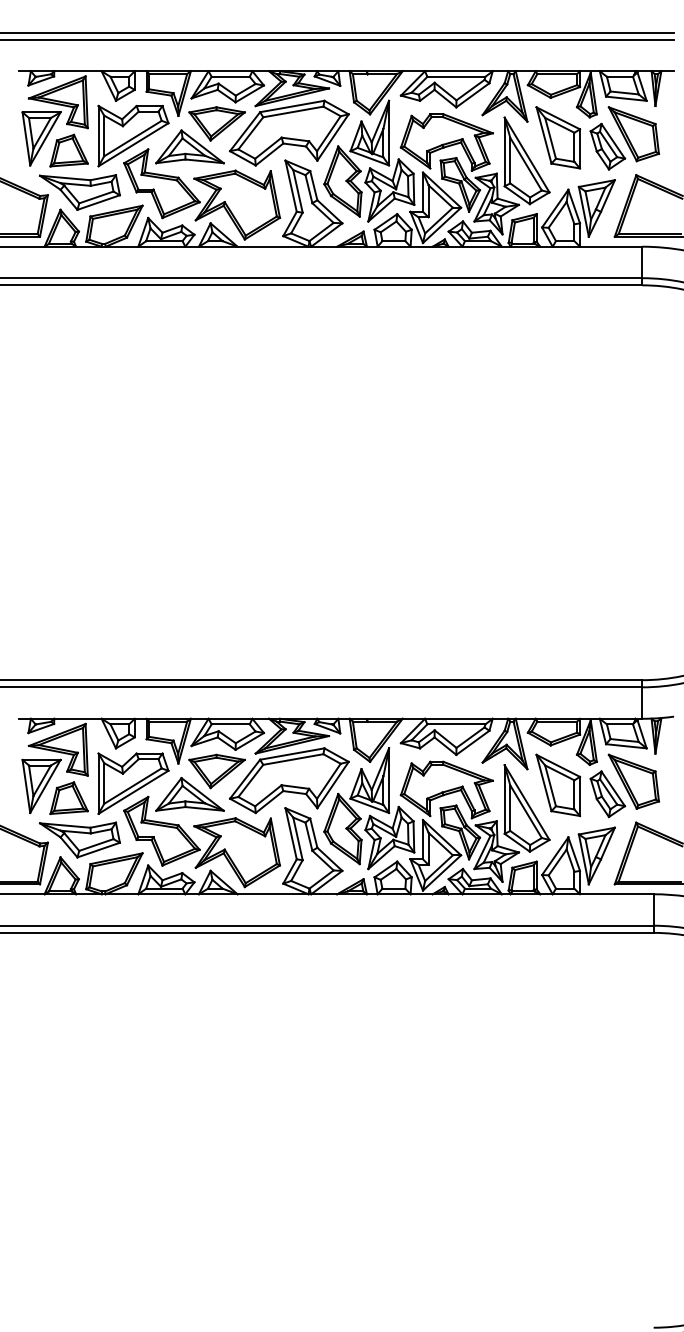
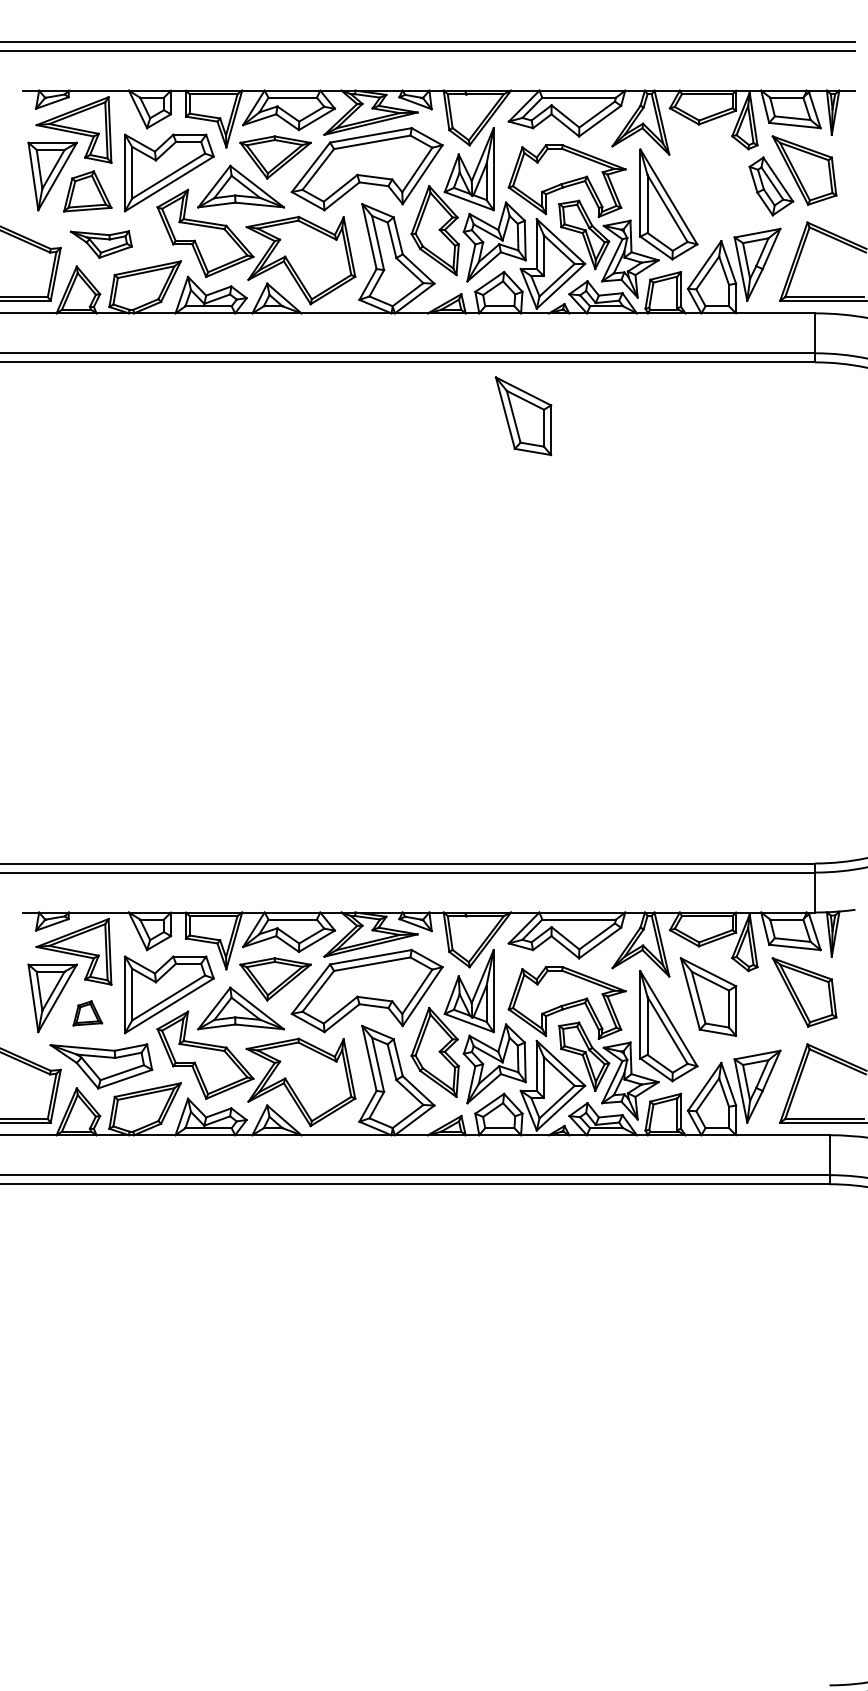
part: (558, 138) -> (523, 416), moved
part: (80, 192) -> (101, 244), size x0.6
part: (607, 794) -> (771, 1008), removed
part: (68, 798) -> (87, 1013), size x0.6

